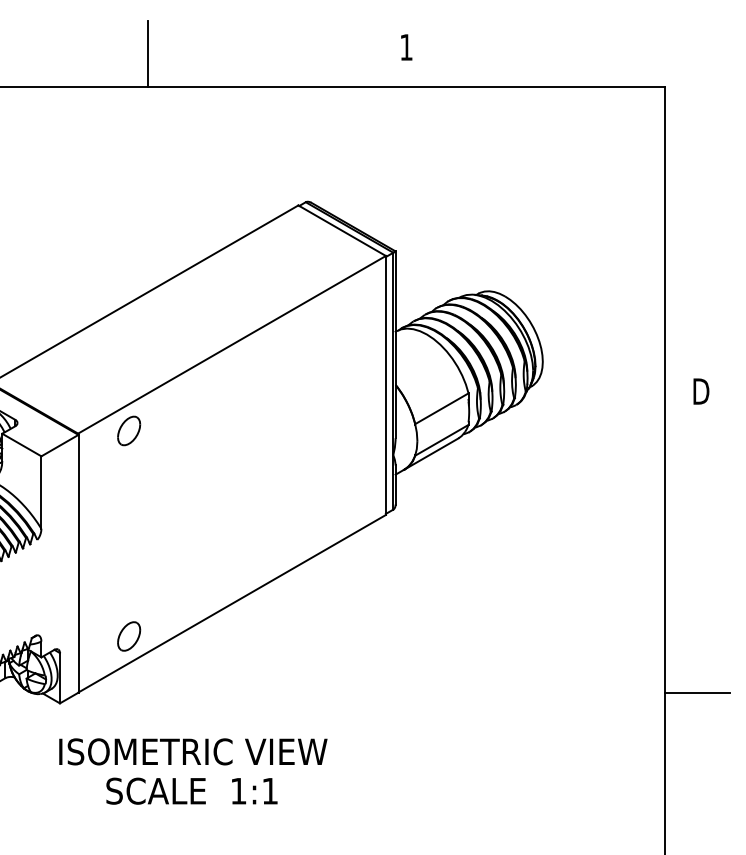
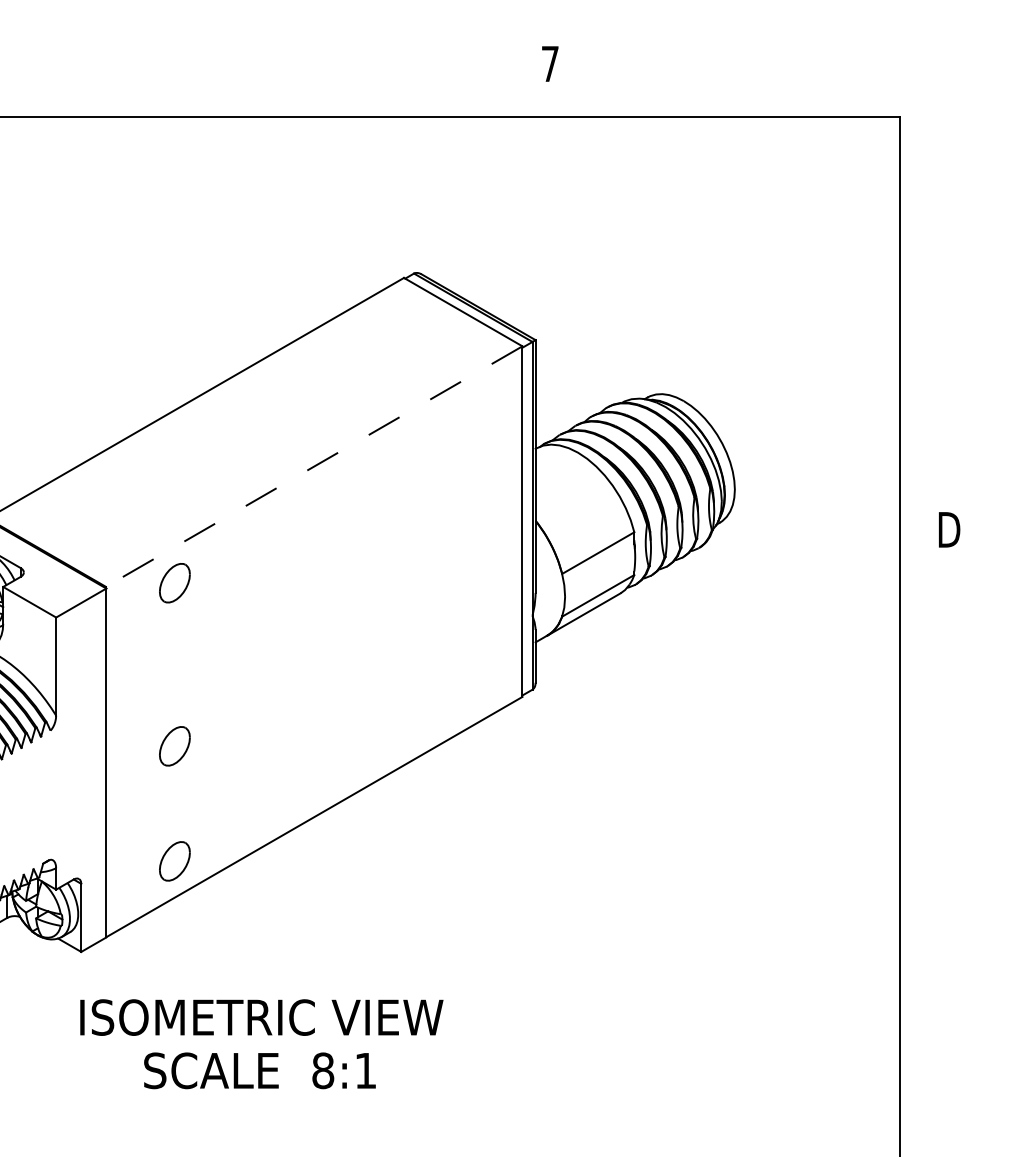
text: (406, 47) -> (550, 64), 1 -> 7
line: (148, 53) -> (201, 72), removed
line: (232, 344) -> (314, 466), solid -> dashed
part: (129, 551) -> (175, 746), added
line: (697, 693) -> (944, 938), removed
text: (238, 790) -> (322, 1069), 1:1 -> 8:1

